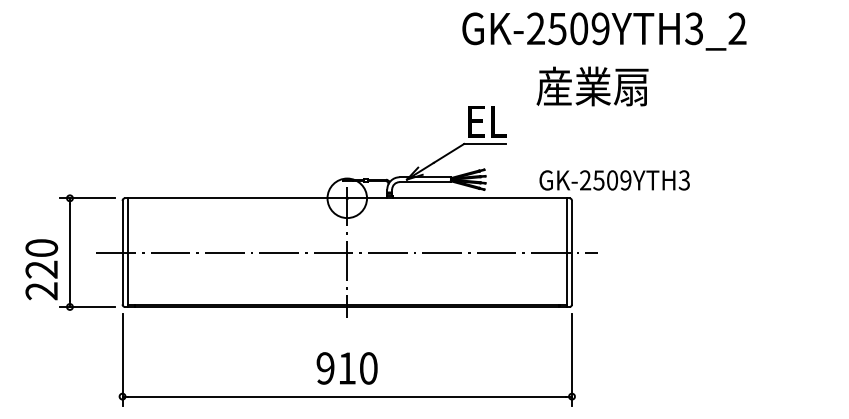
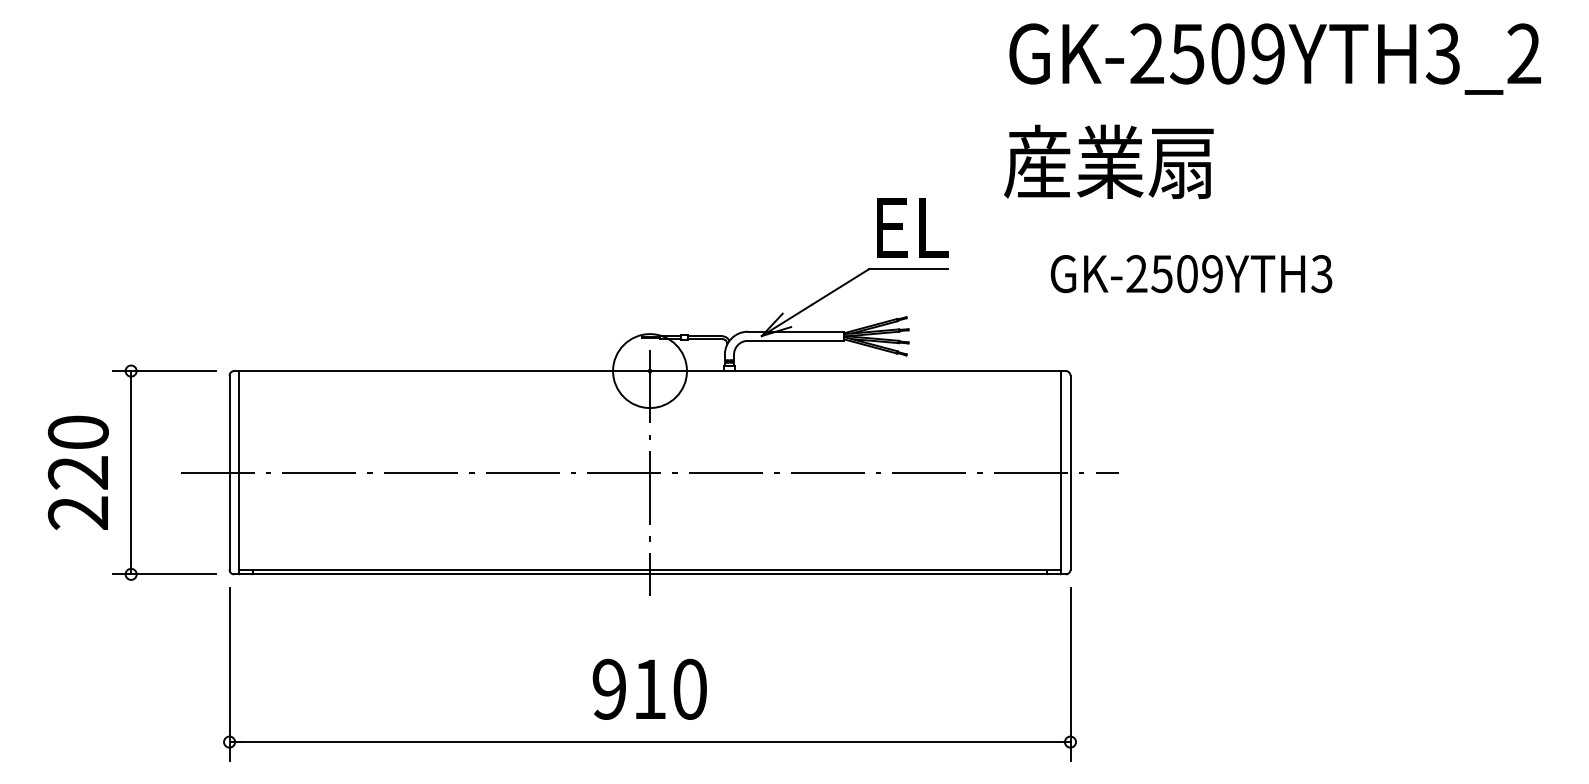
text: (604, 31) -> (1275, 58), moved
text: (614, 180) -> (1191, 274), moved
text: (41, 269) -> (77, 472), moved

